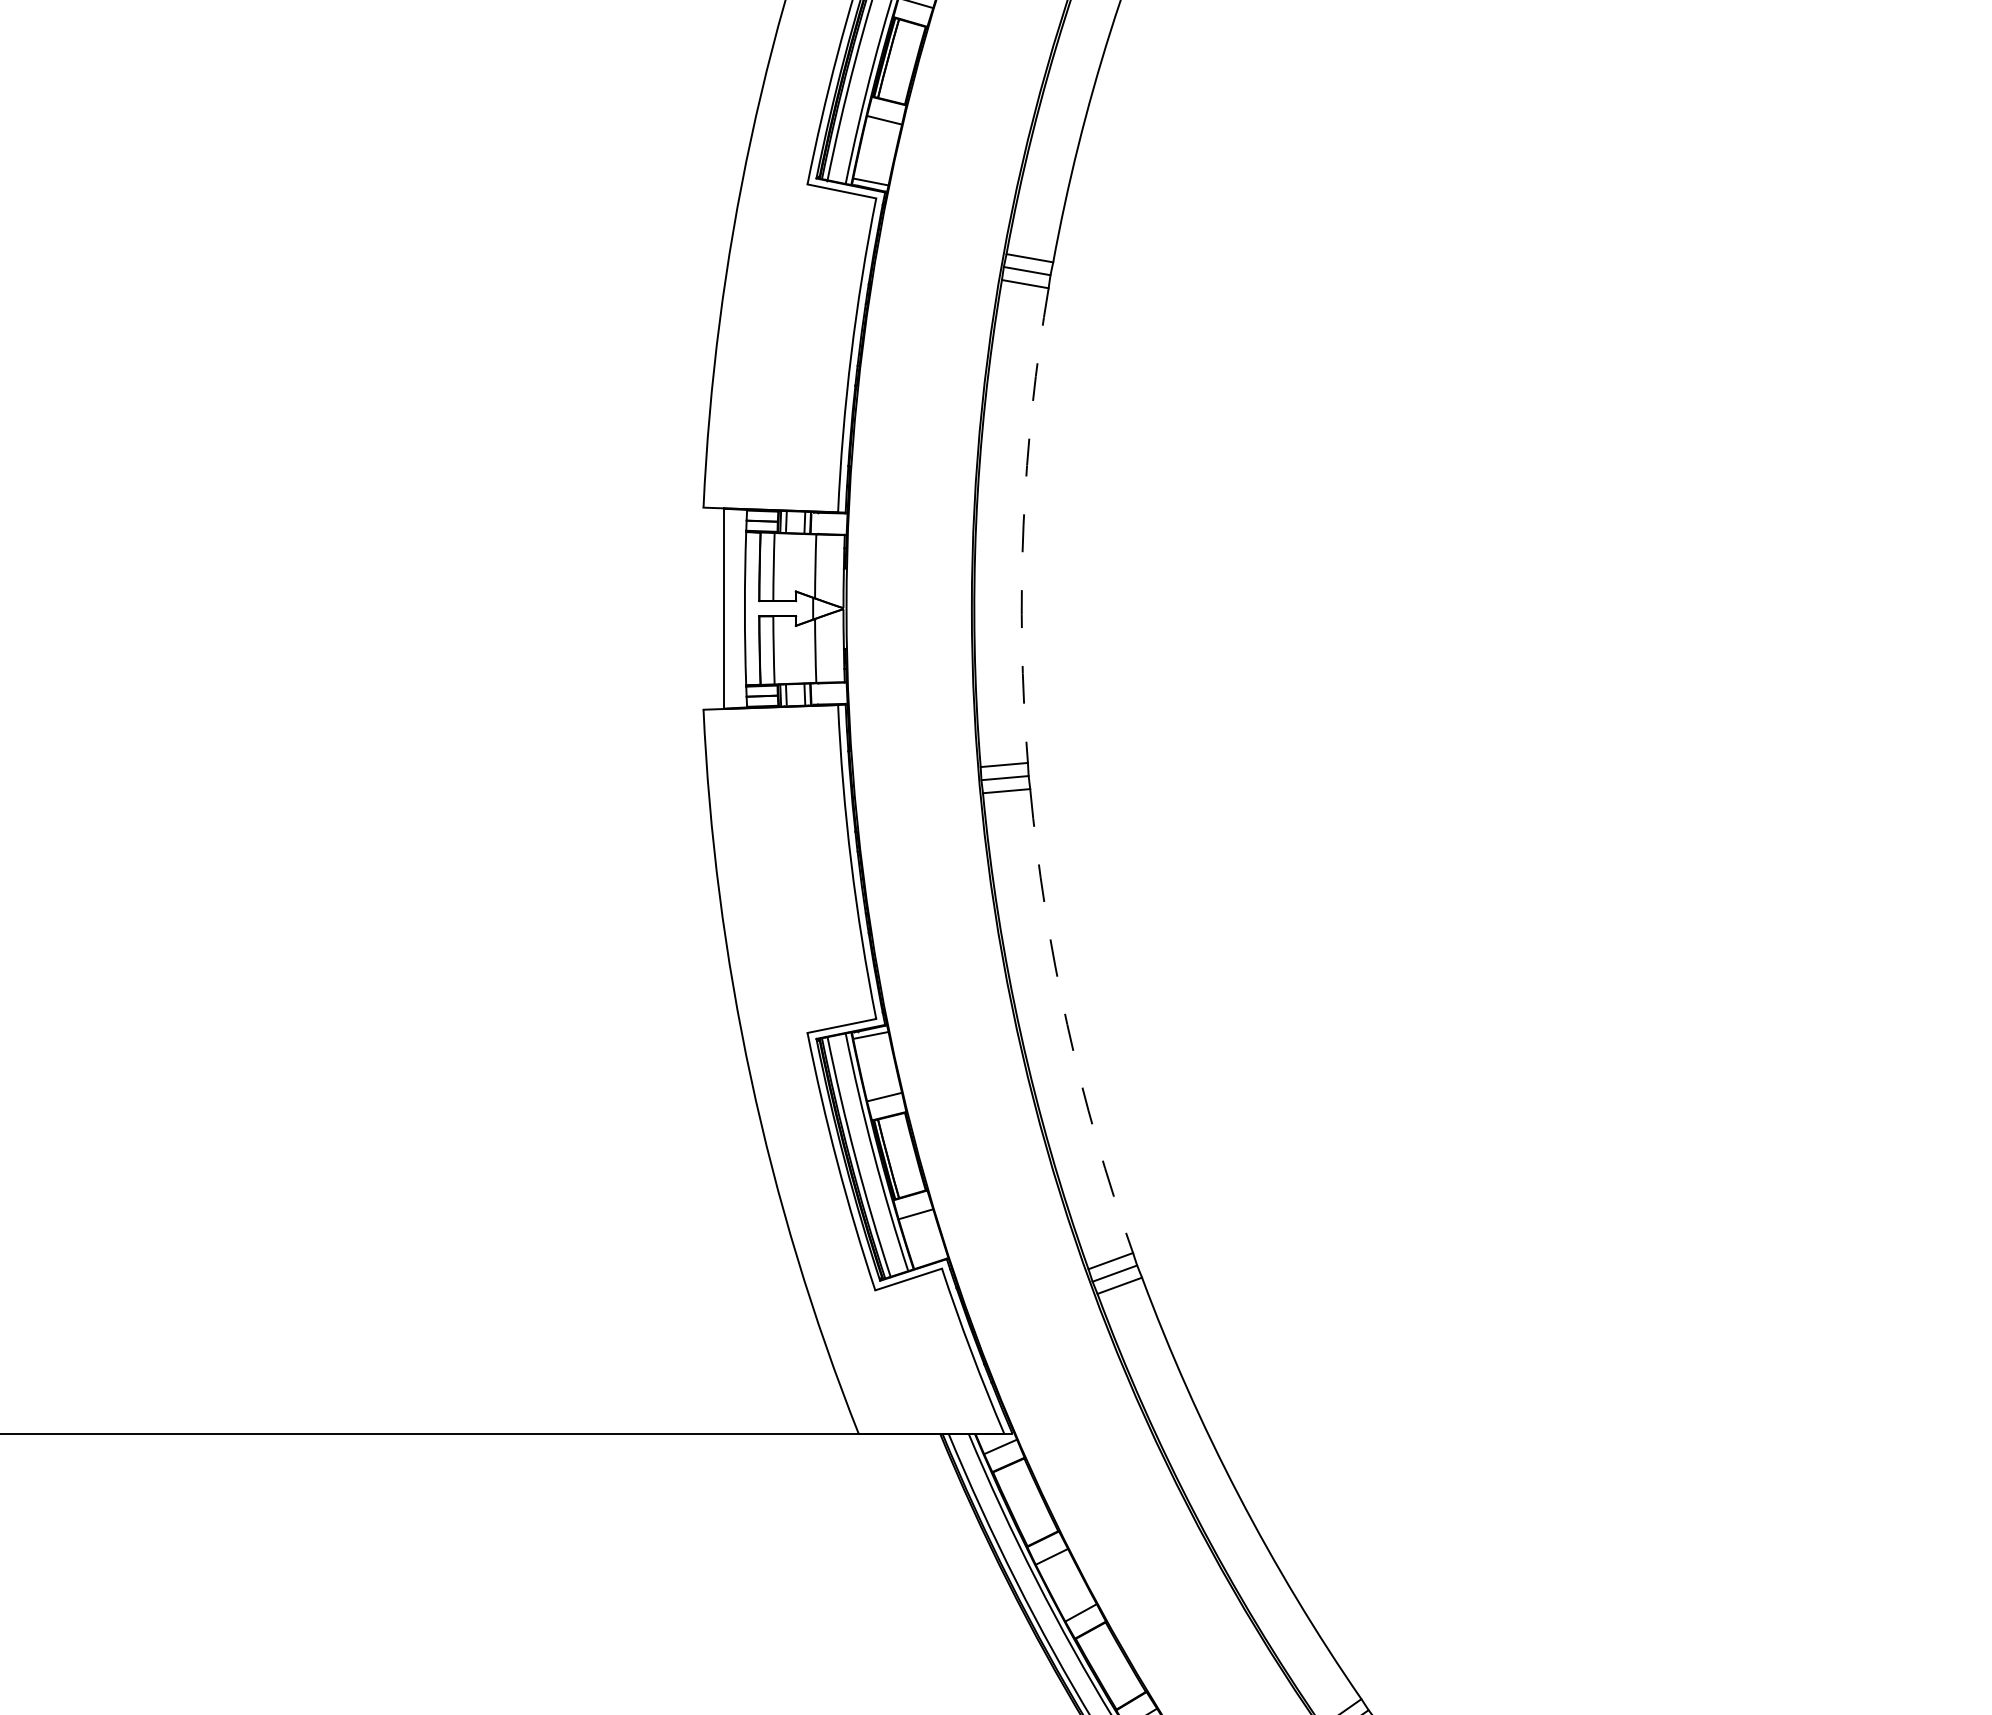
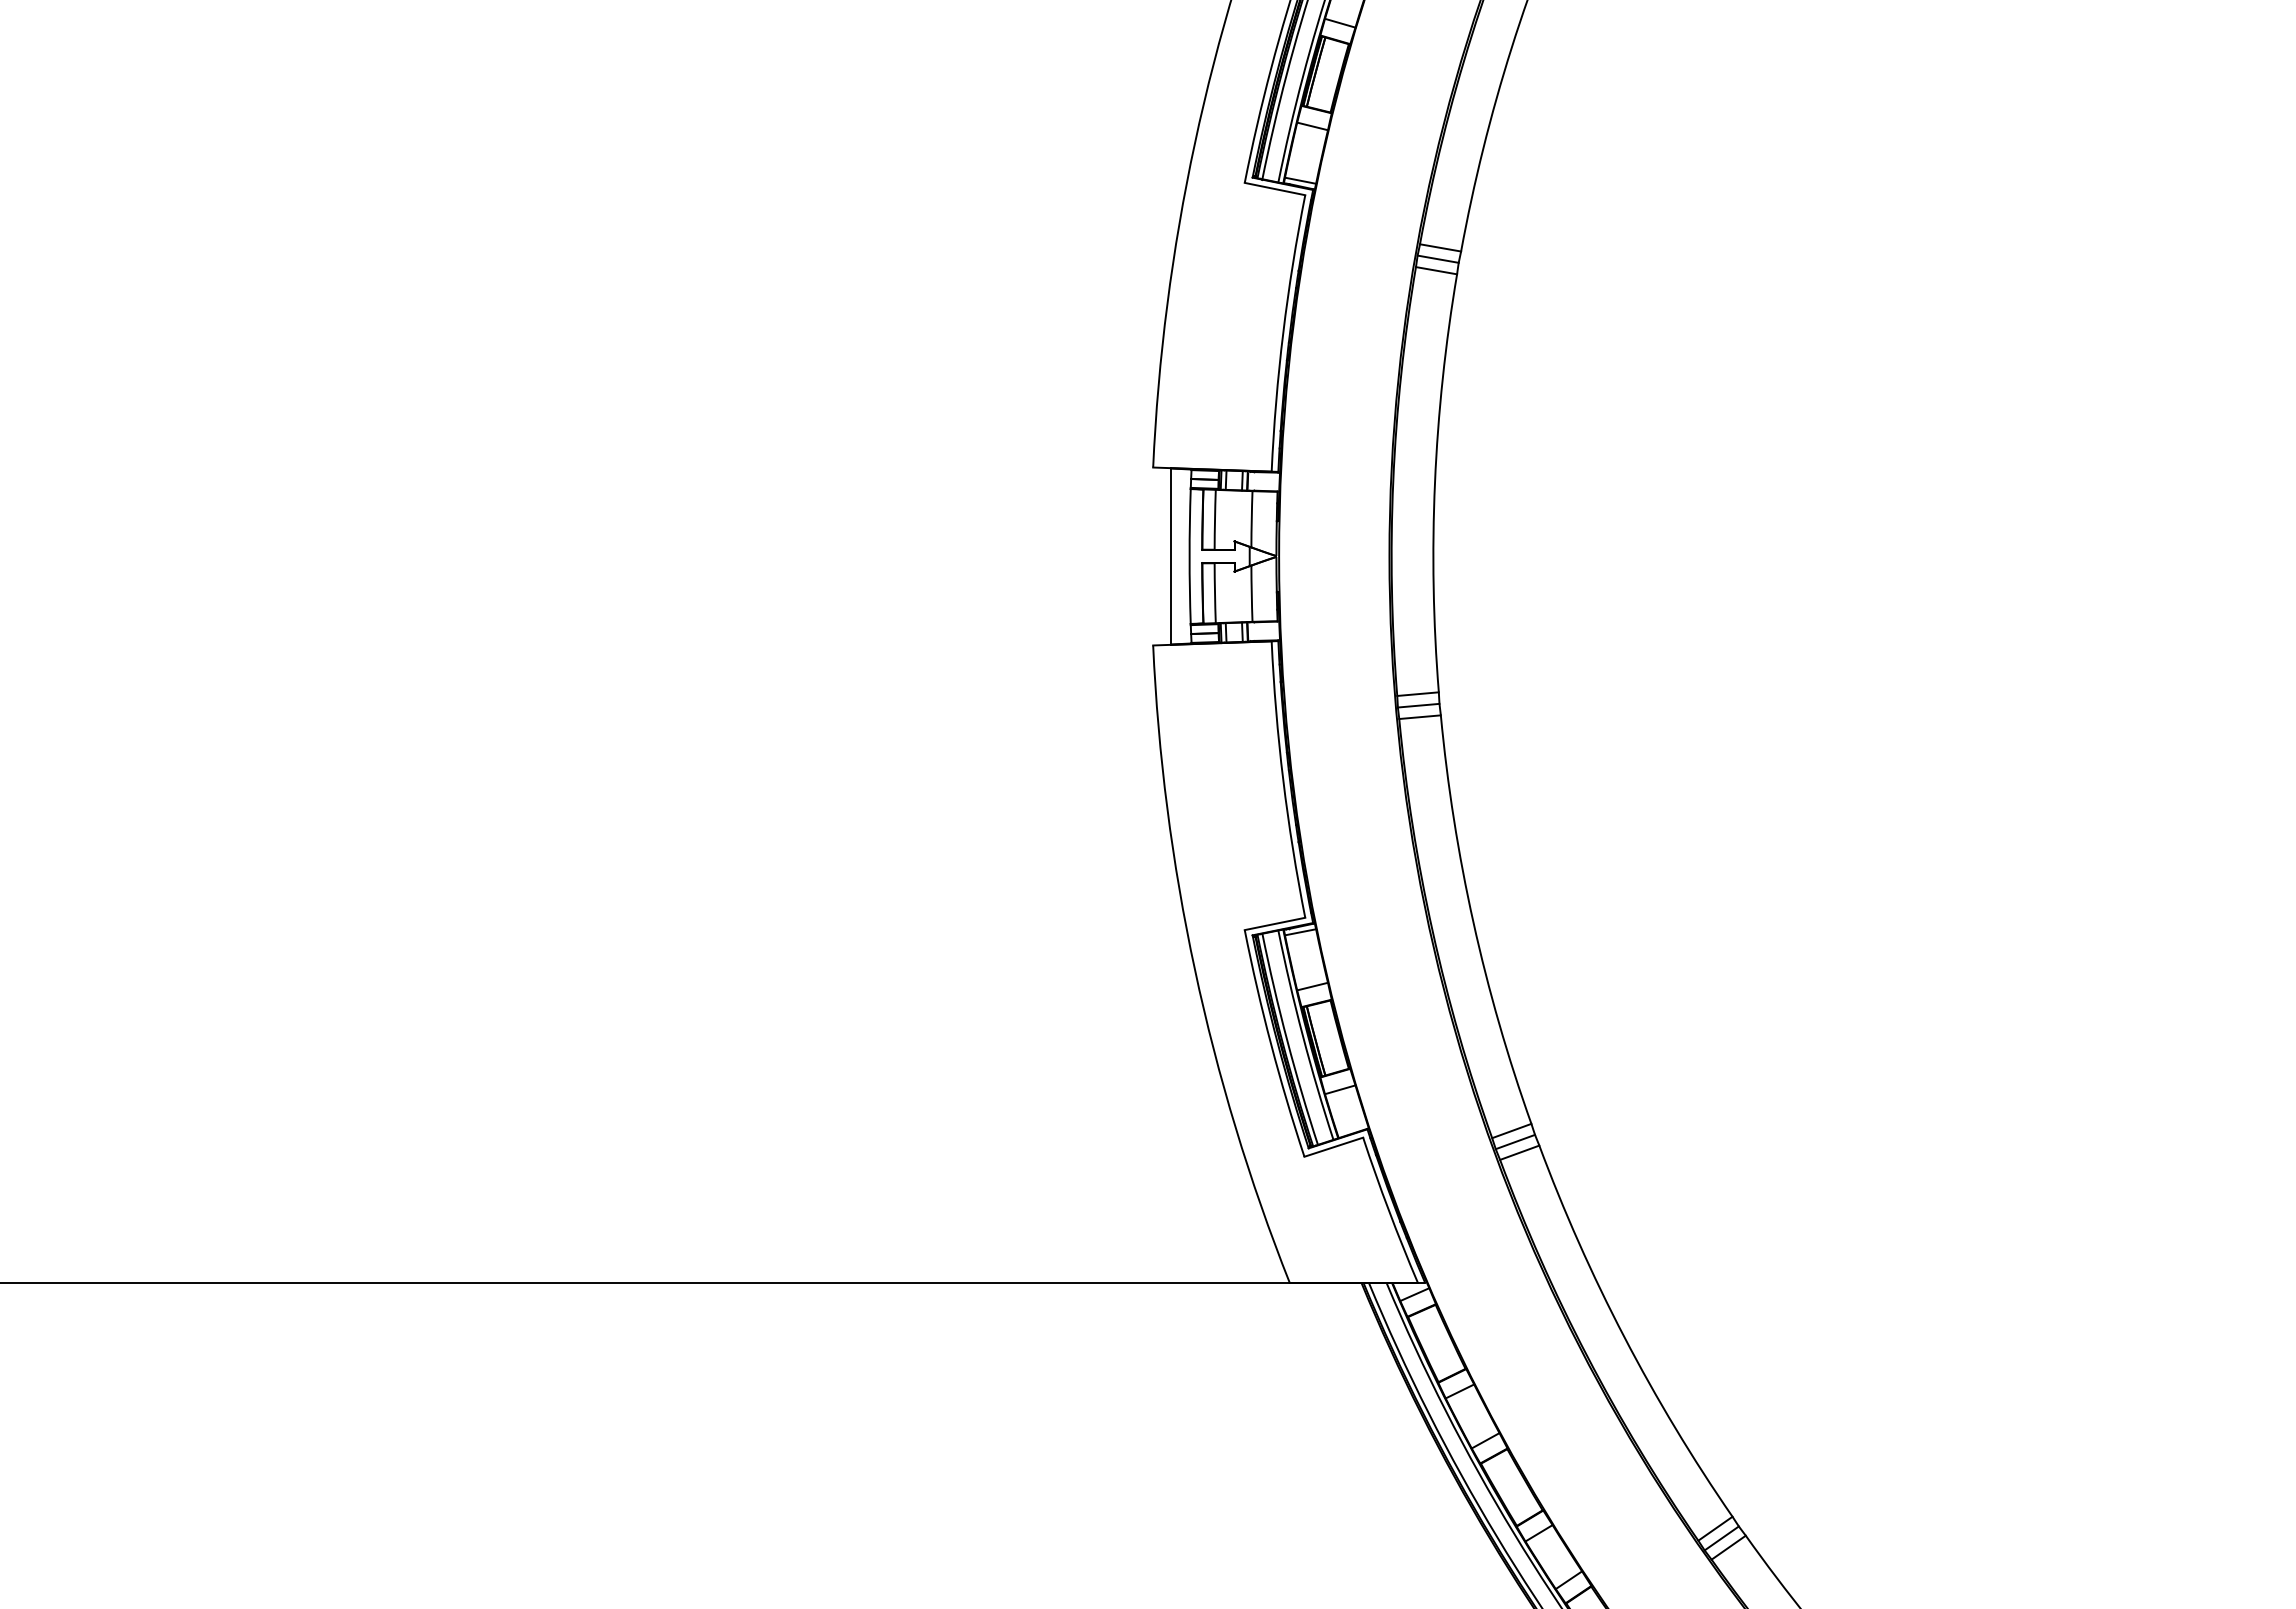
arc: (1023, 524) -> (1434, 482), dashed -> solid
arc: (1067, 1024) -> (1473, 922), dashed -> solid

